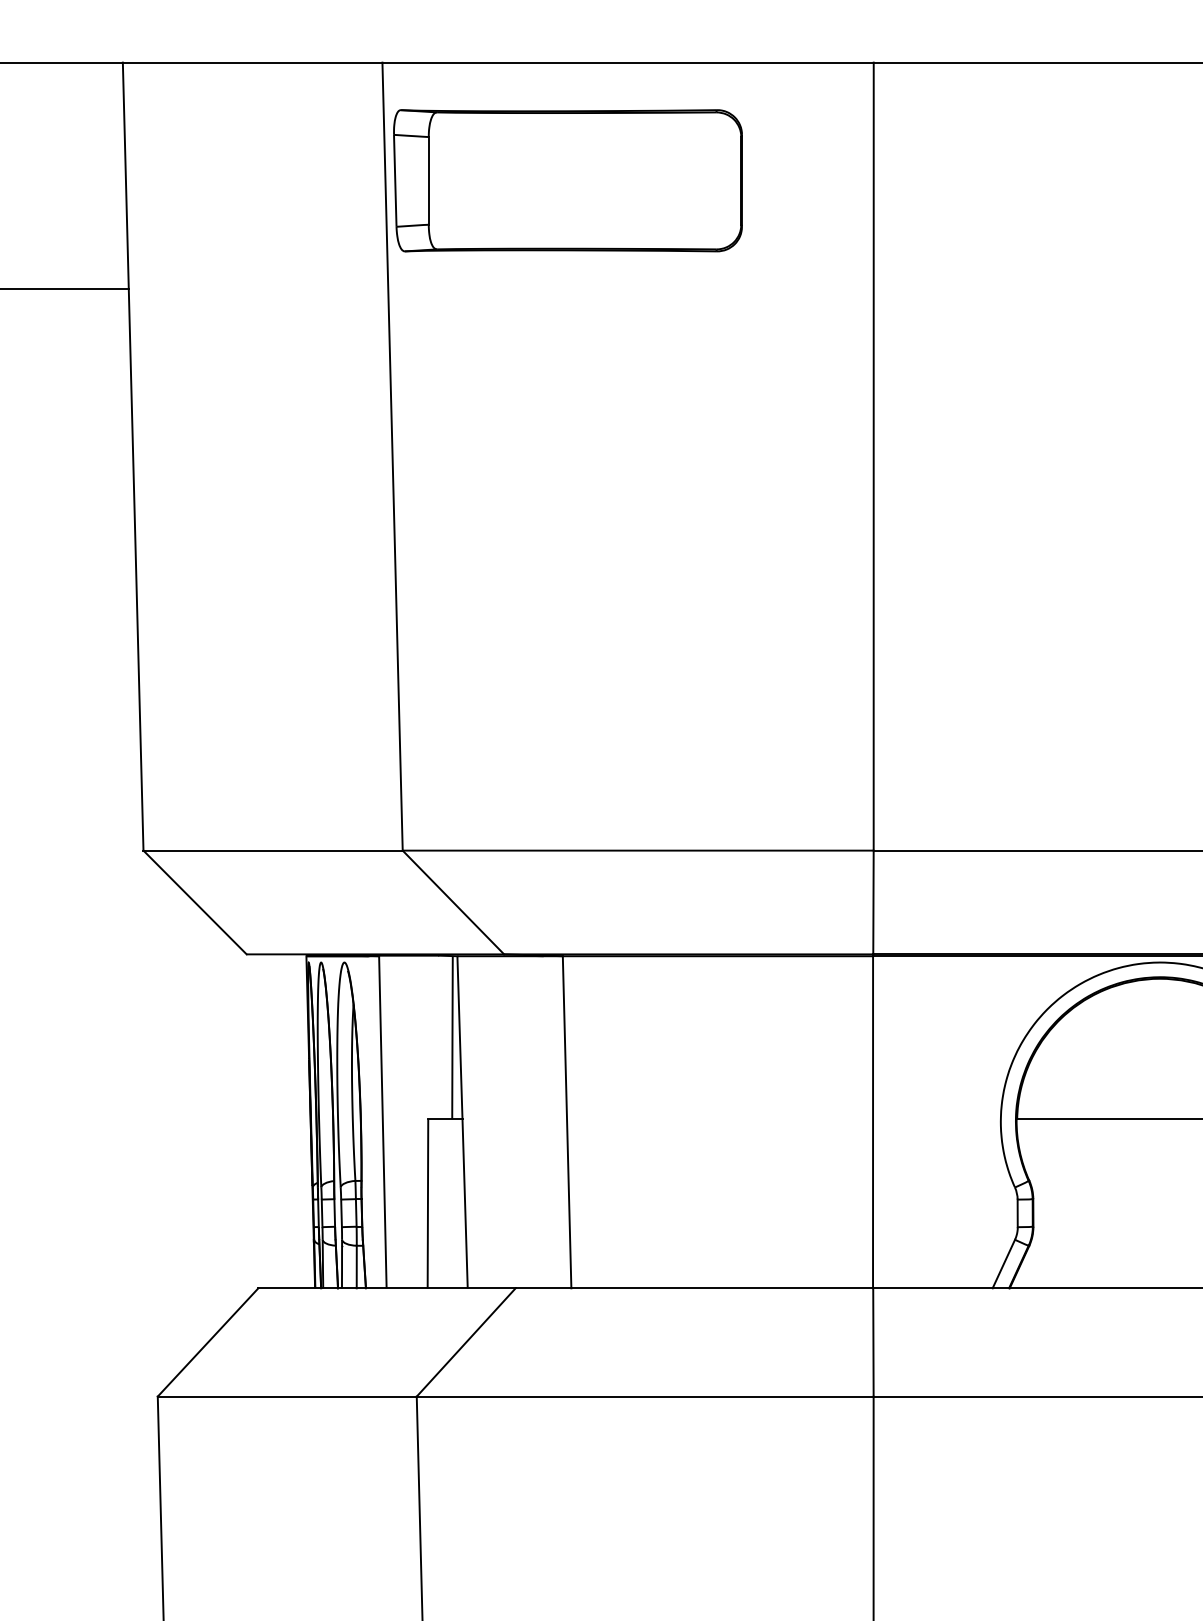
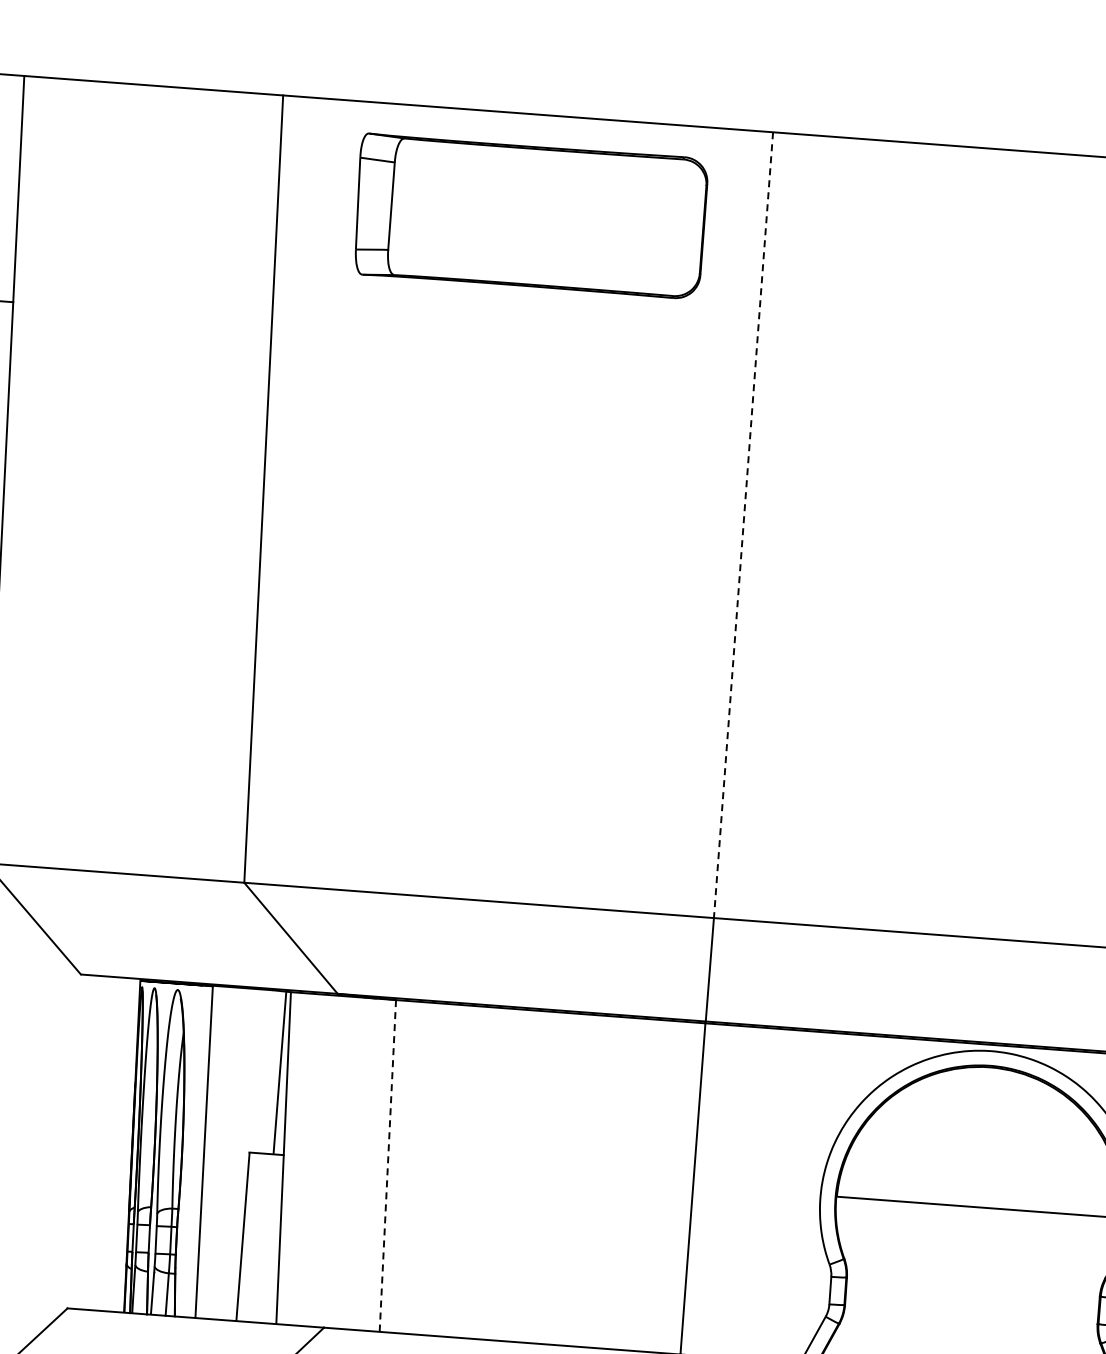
part: (567, 180) -> (529, 216), moved
line: (873, 457) -> (743, 526), solid -> dashed
line: (567, 1122) -> (388, 1166), solid -> dashed

